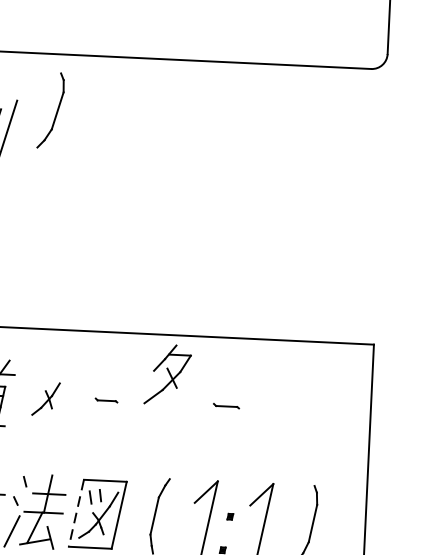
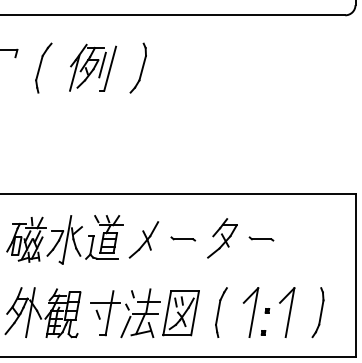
part: (49, 109) -> (137, 67), moved
part: (167, 374) -> (222, 238), moved
part: (45, 398) -> (143, 239), size x1.67
part: (106, 399) -> (183, 238), size x1.67
part: (226, 405) -> (261, 238), size x1.43
line: (76, 513) -> (167, 313), dashed -> solid

